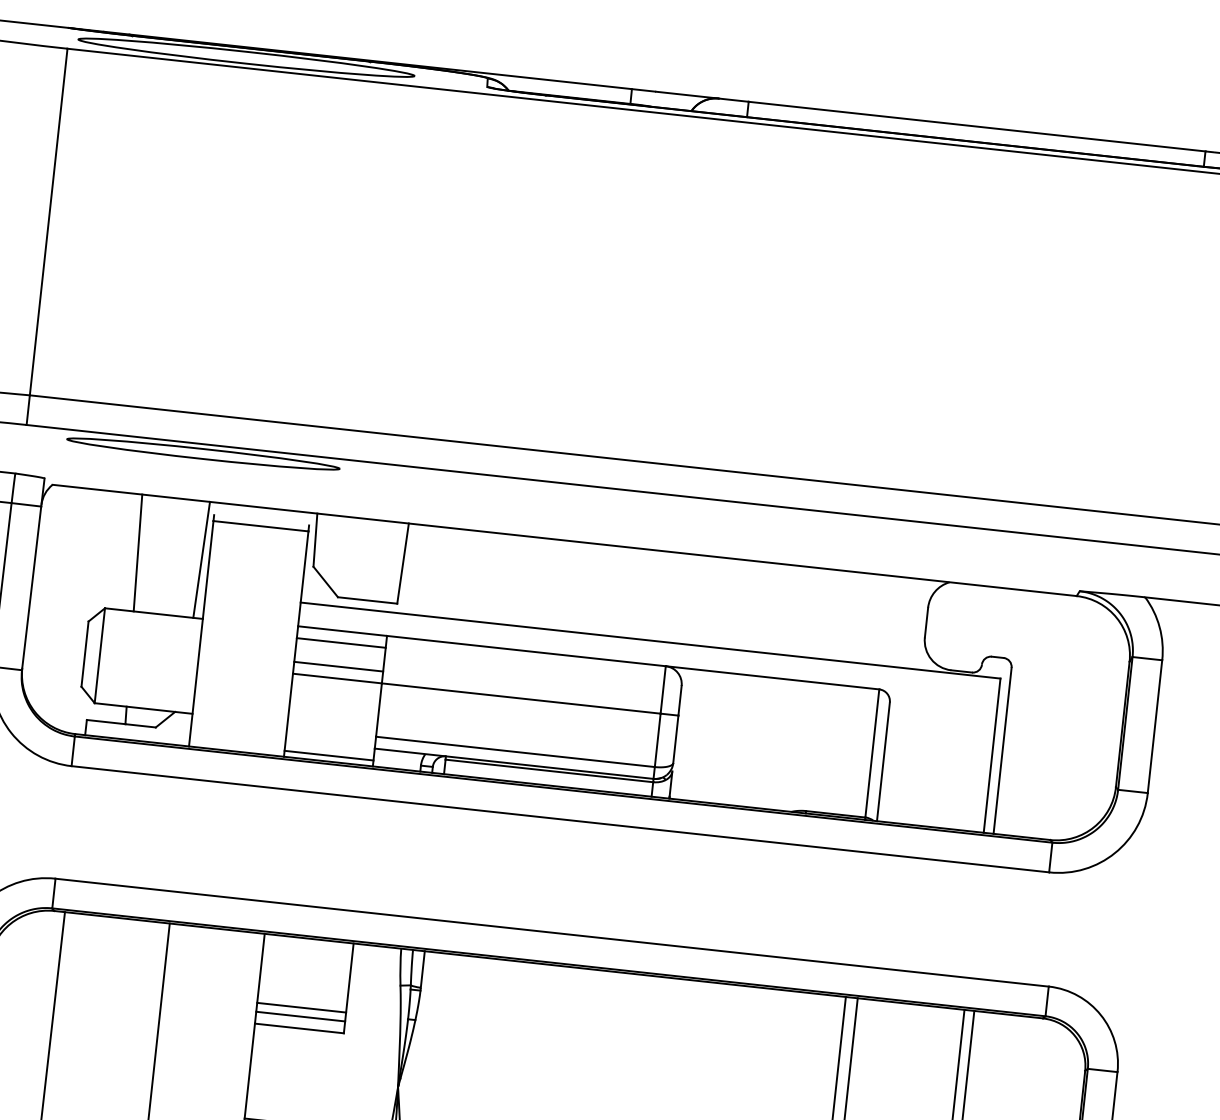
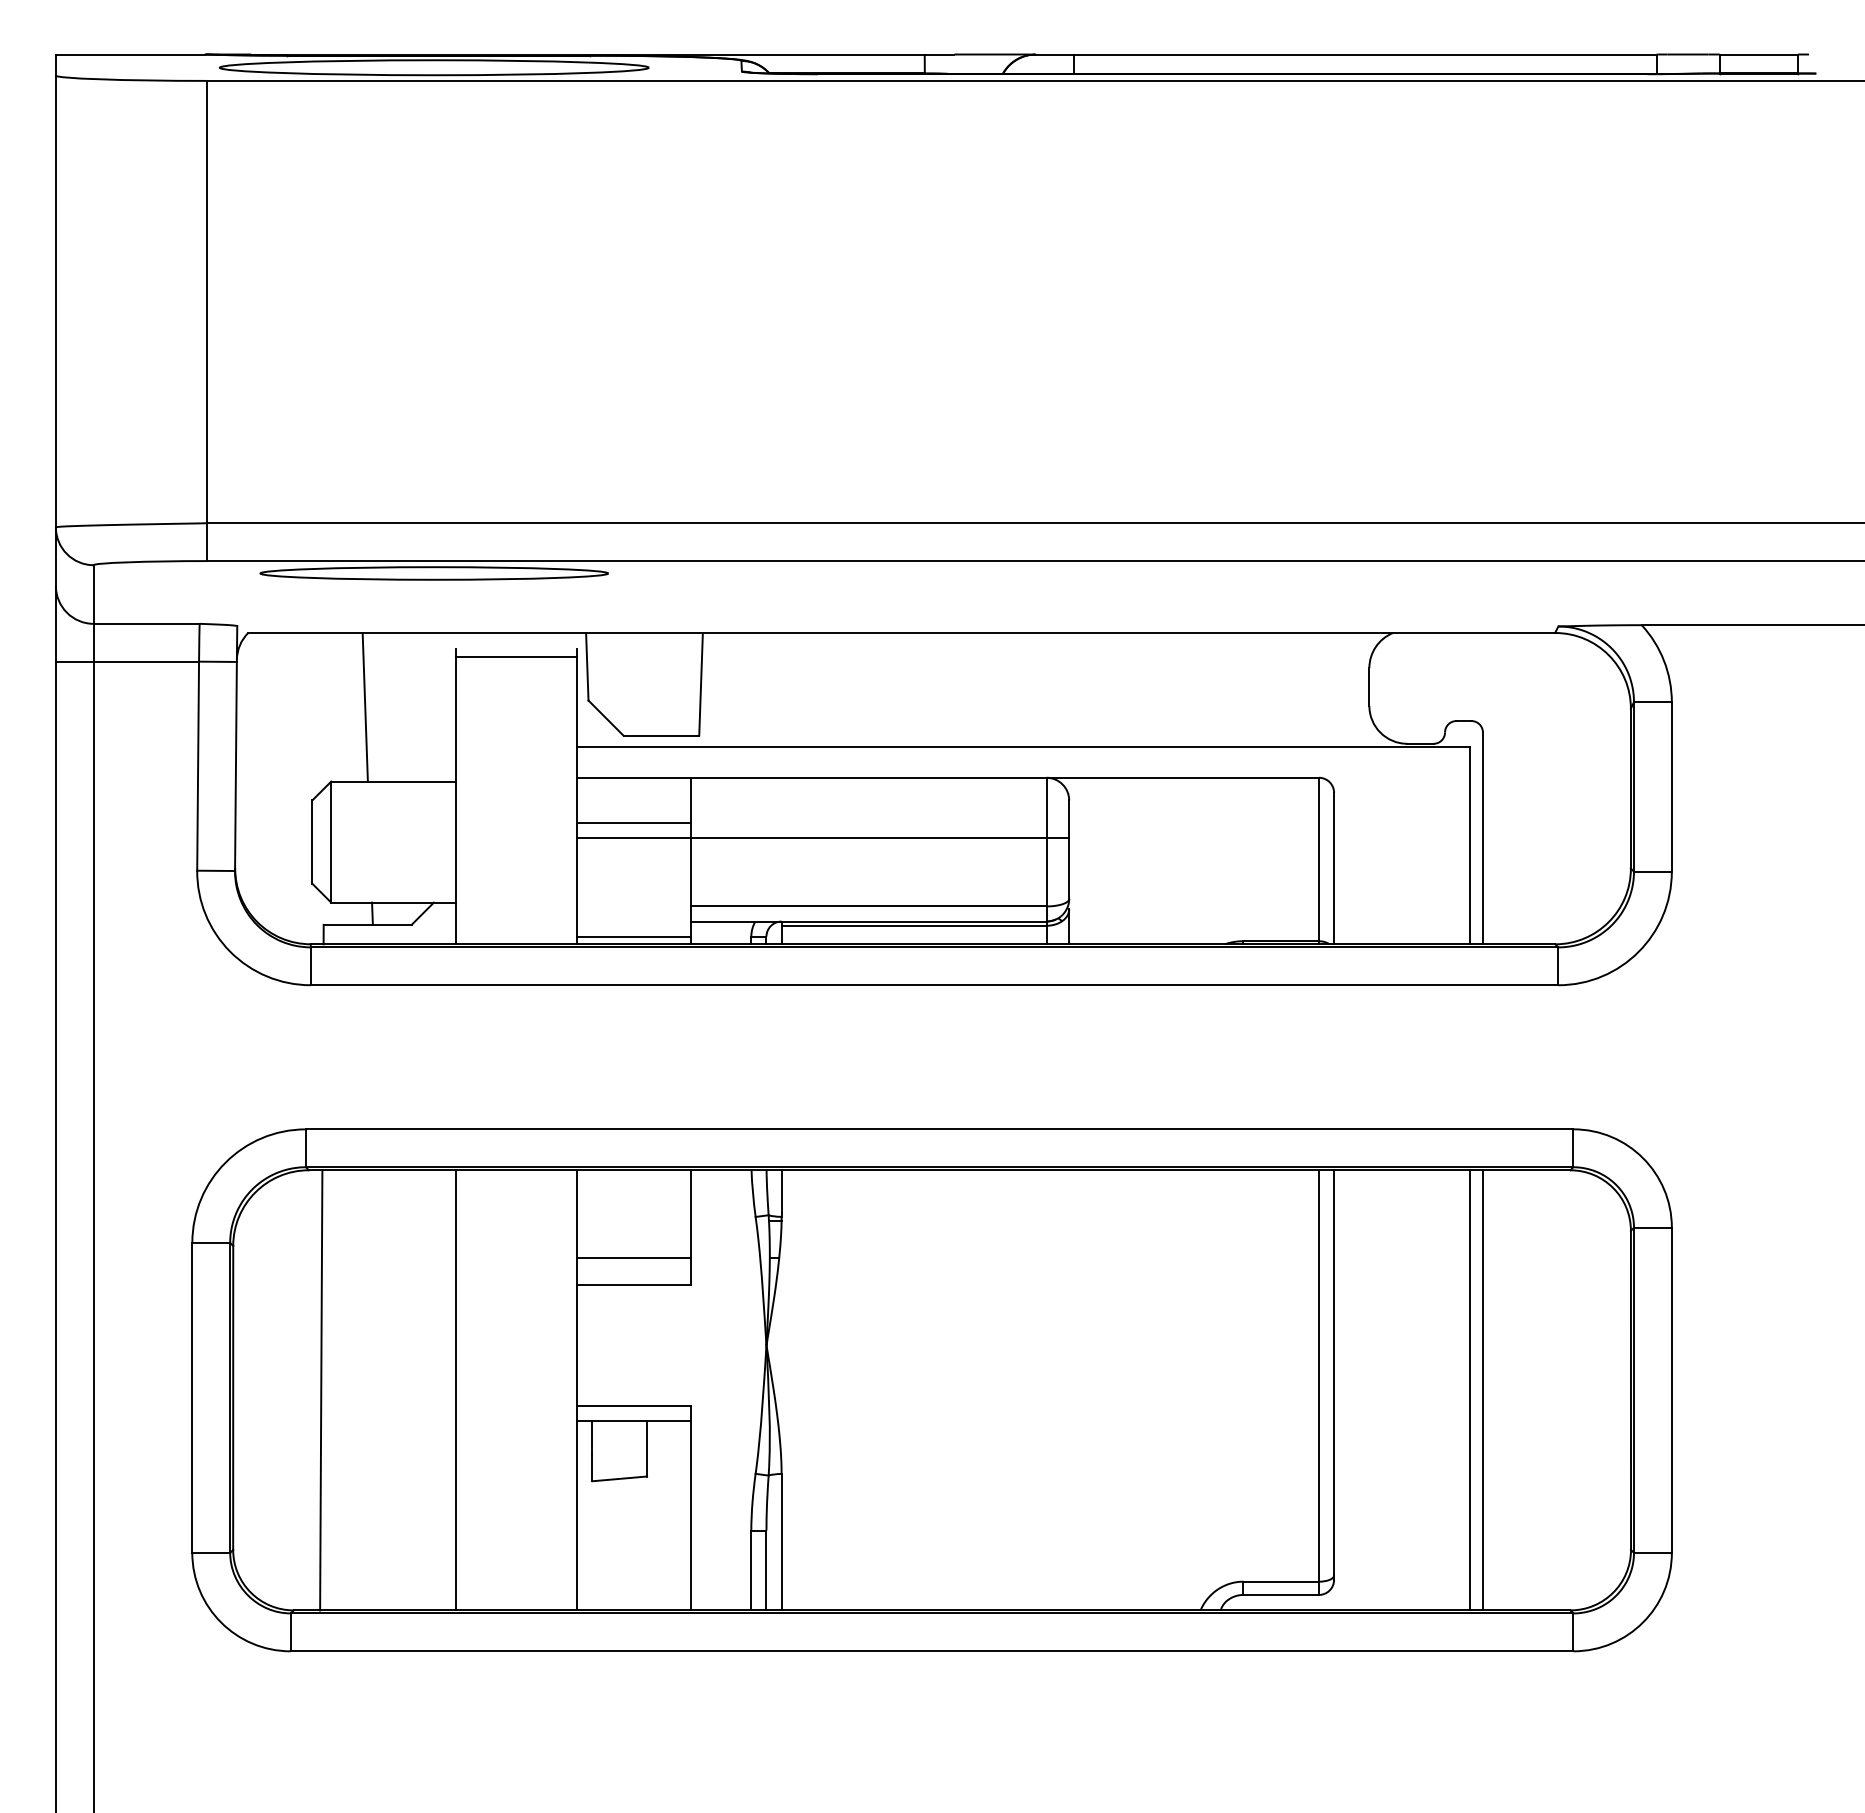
line: (201, 559) -> (446, 706), removed
line: (340, 642) -> (633, 792), removed
line: (300, 1016) -> (633, 1269), removed

